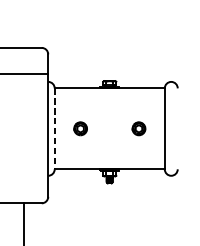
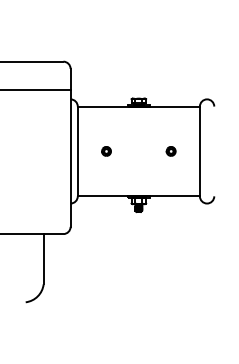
line: (54, 128) -> (77, 151), dashed -> solid
part: (80, 128) -> (106, 151), size x0.62
part: (138, 128) -> (170, 151), size x0.62

